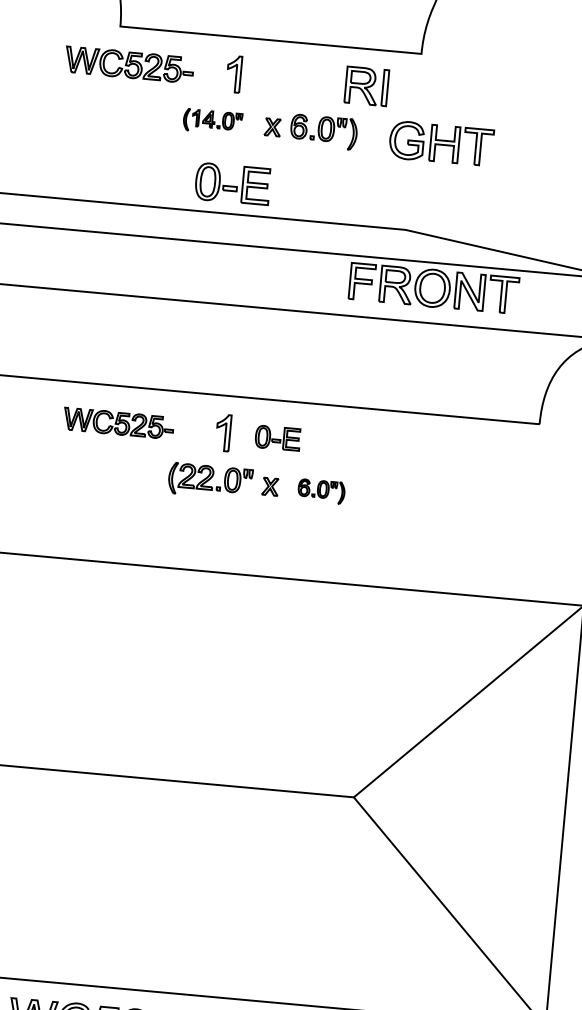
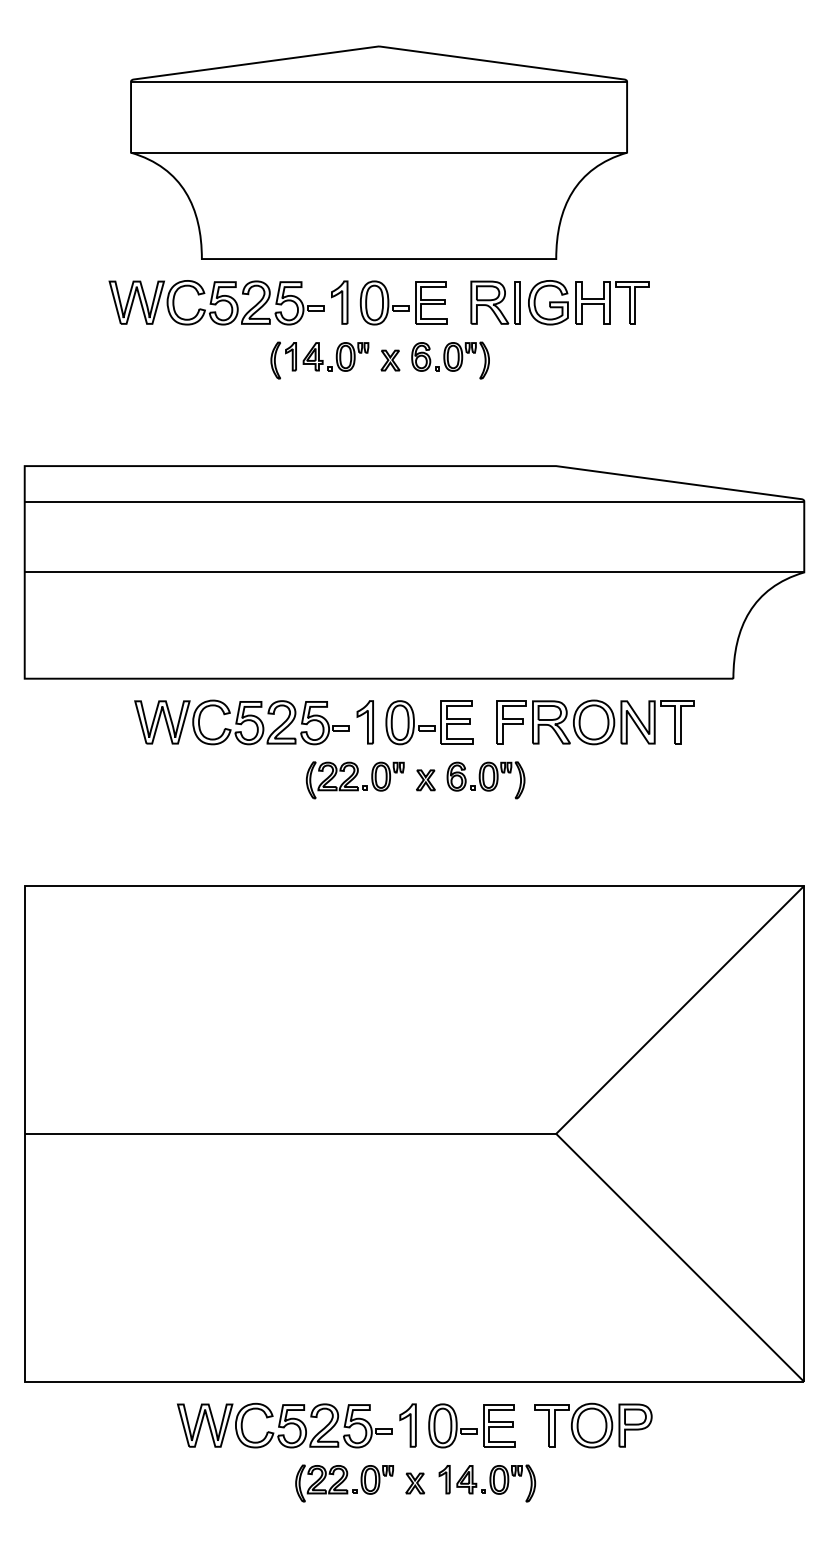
part: (129, 64) -> (216, 302), size x1.43
part: (212, 121) -> (319, 360), size x1.43
part: (441, 143) -> (588, 302), moved
part: (232, 183) -> (403, 302), moved
part: (433, 288) -> (595, 722), moved
part: (118, 423) -> (241, 722), size x1.67
part: (277, 437) -> (429, 722), size x1.67
part: (321, 491) -> (485, 780), size x1.43

